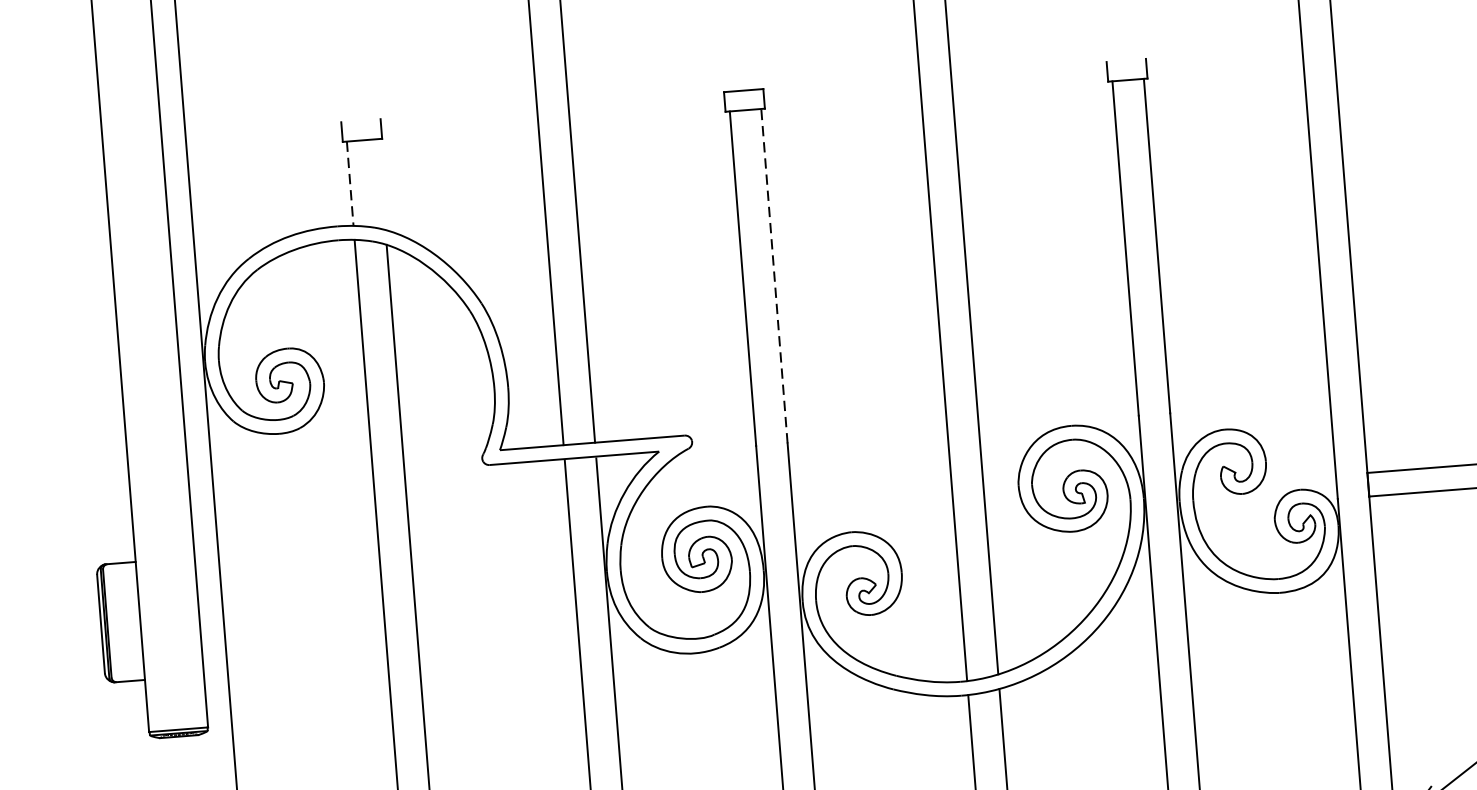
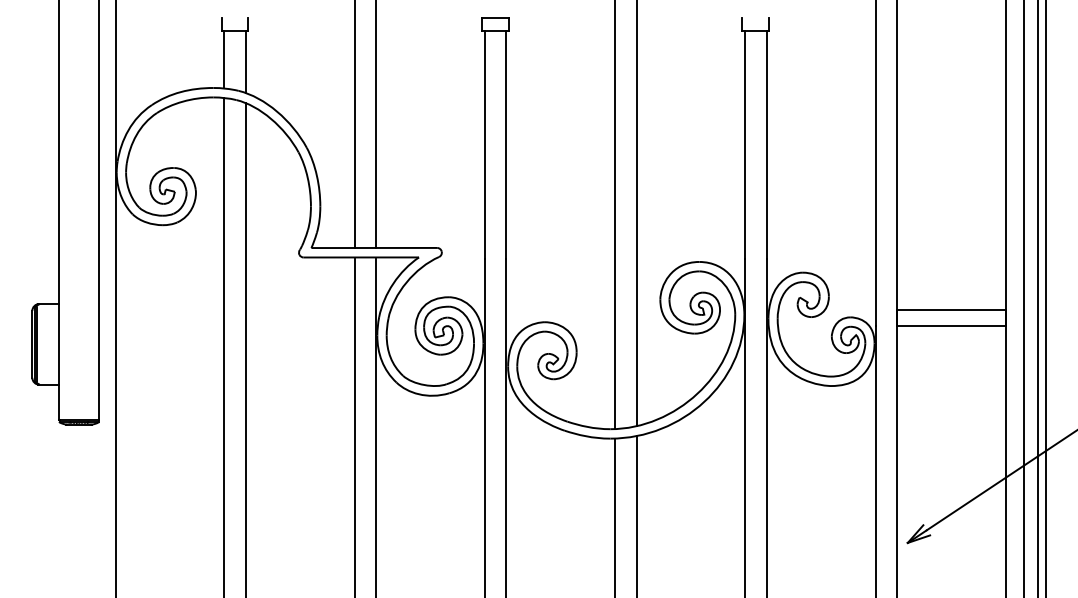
line: (350, 183) -> (224, 59), dashed -> solid
line: (381, 185) -> (245, 62), added
line: (774, 275) -> (506, 144), dashed -> solid

